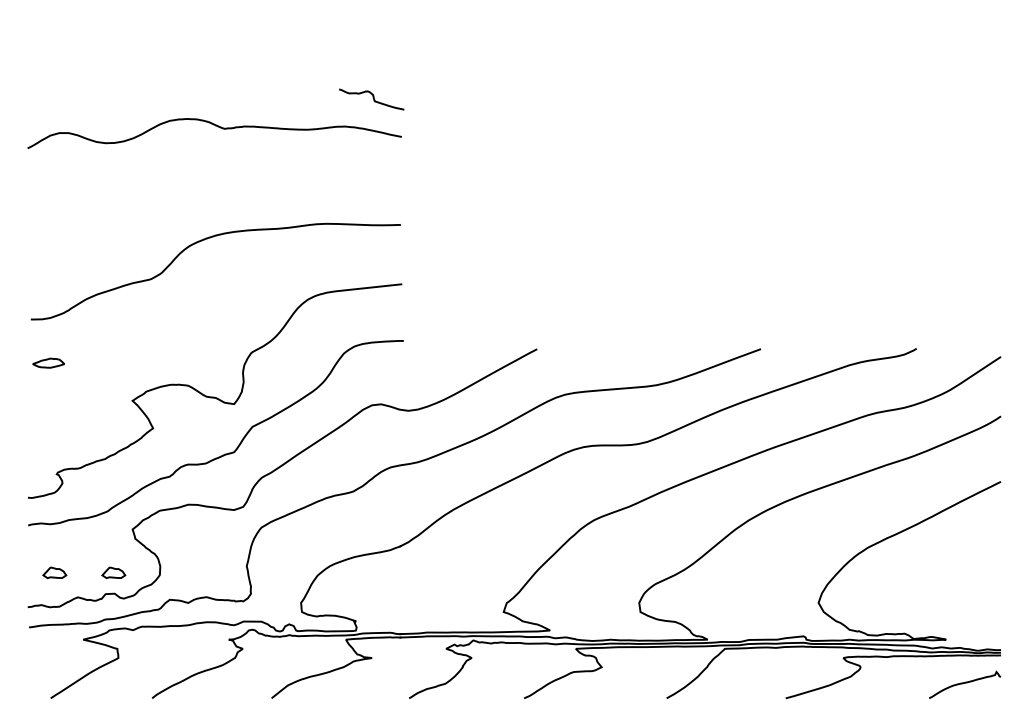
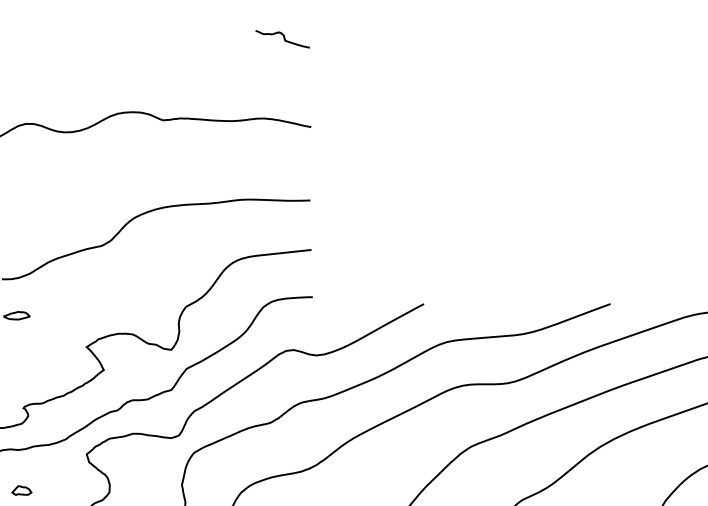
curve: (373, 99) -> (284, 39), moved
part: (113, 572) -> (70, 490), removed

